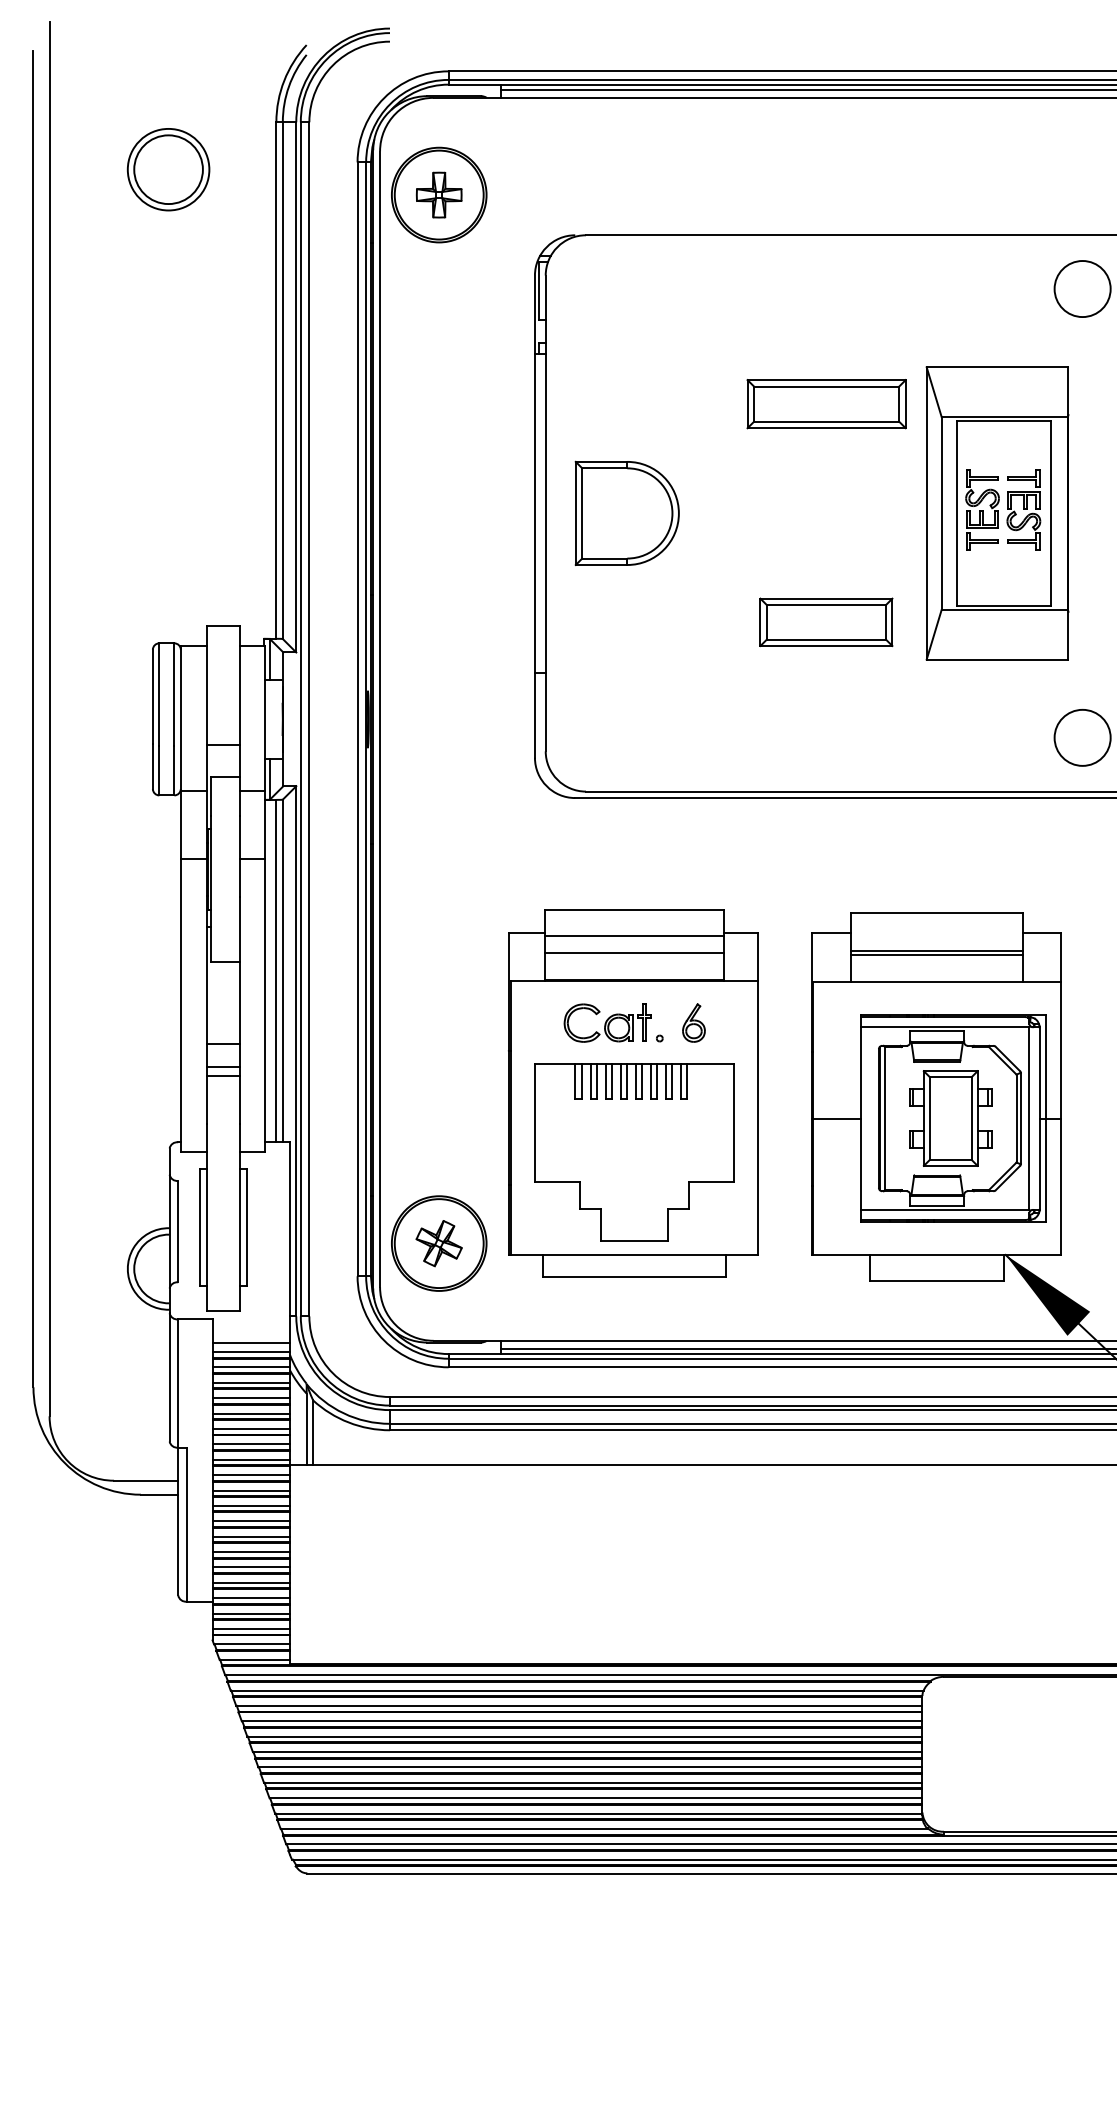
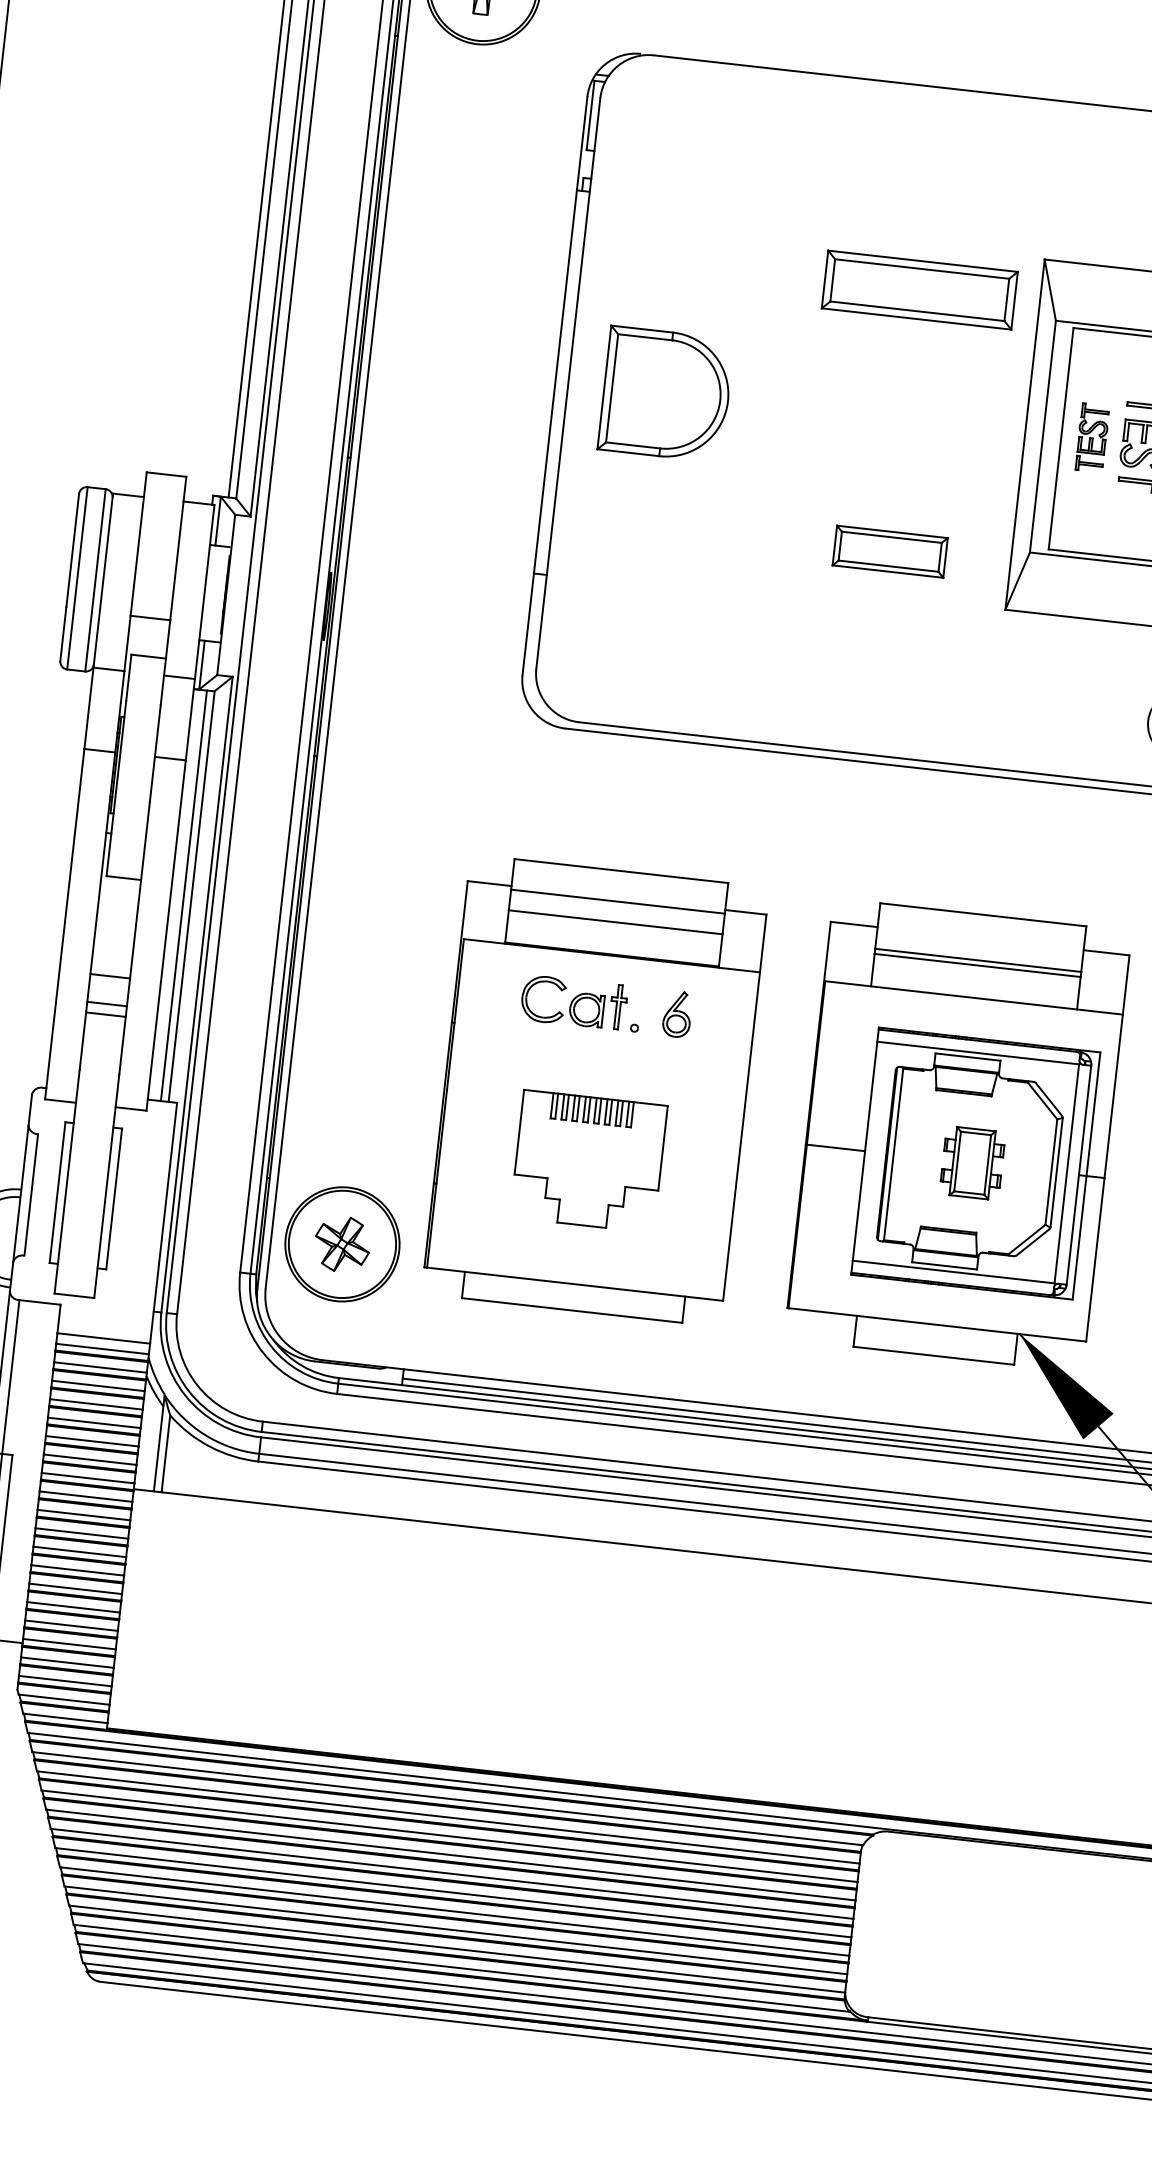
part: (982, 509) -> (1092, 437), size x0.7
part: (826, 622) -> (890, 551), size x0.7
part: (950, 1118) -> (972, 1163), size x0.6
part: (634, 1152) -> (588, 1161), size x0.6

